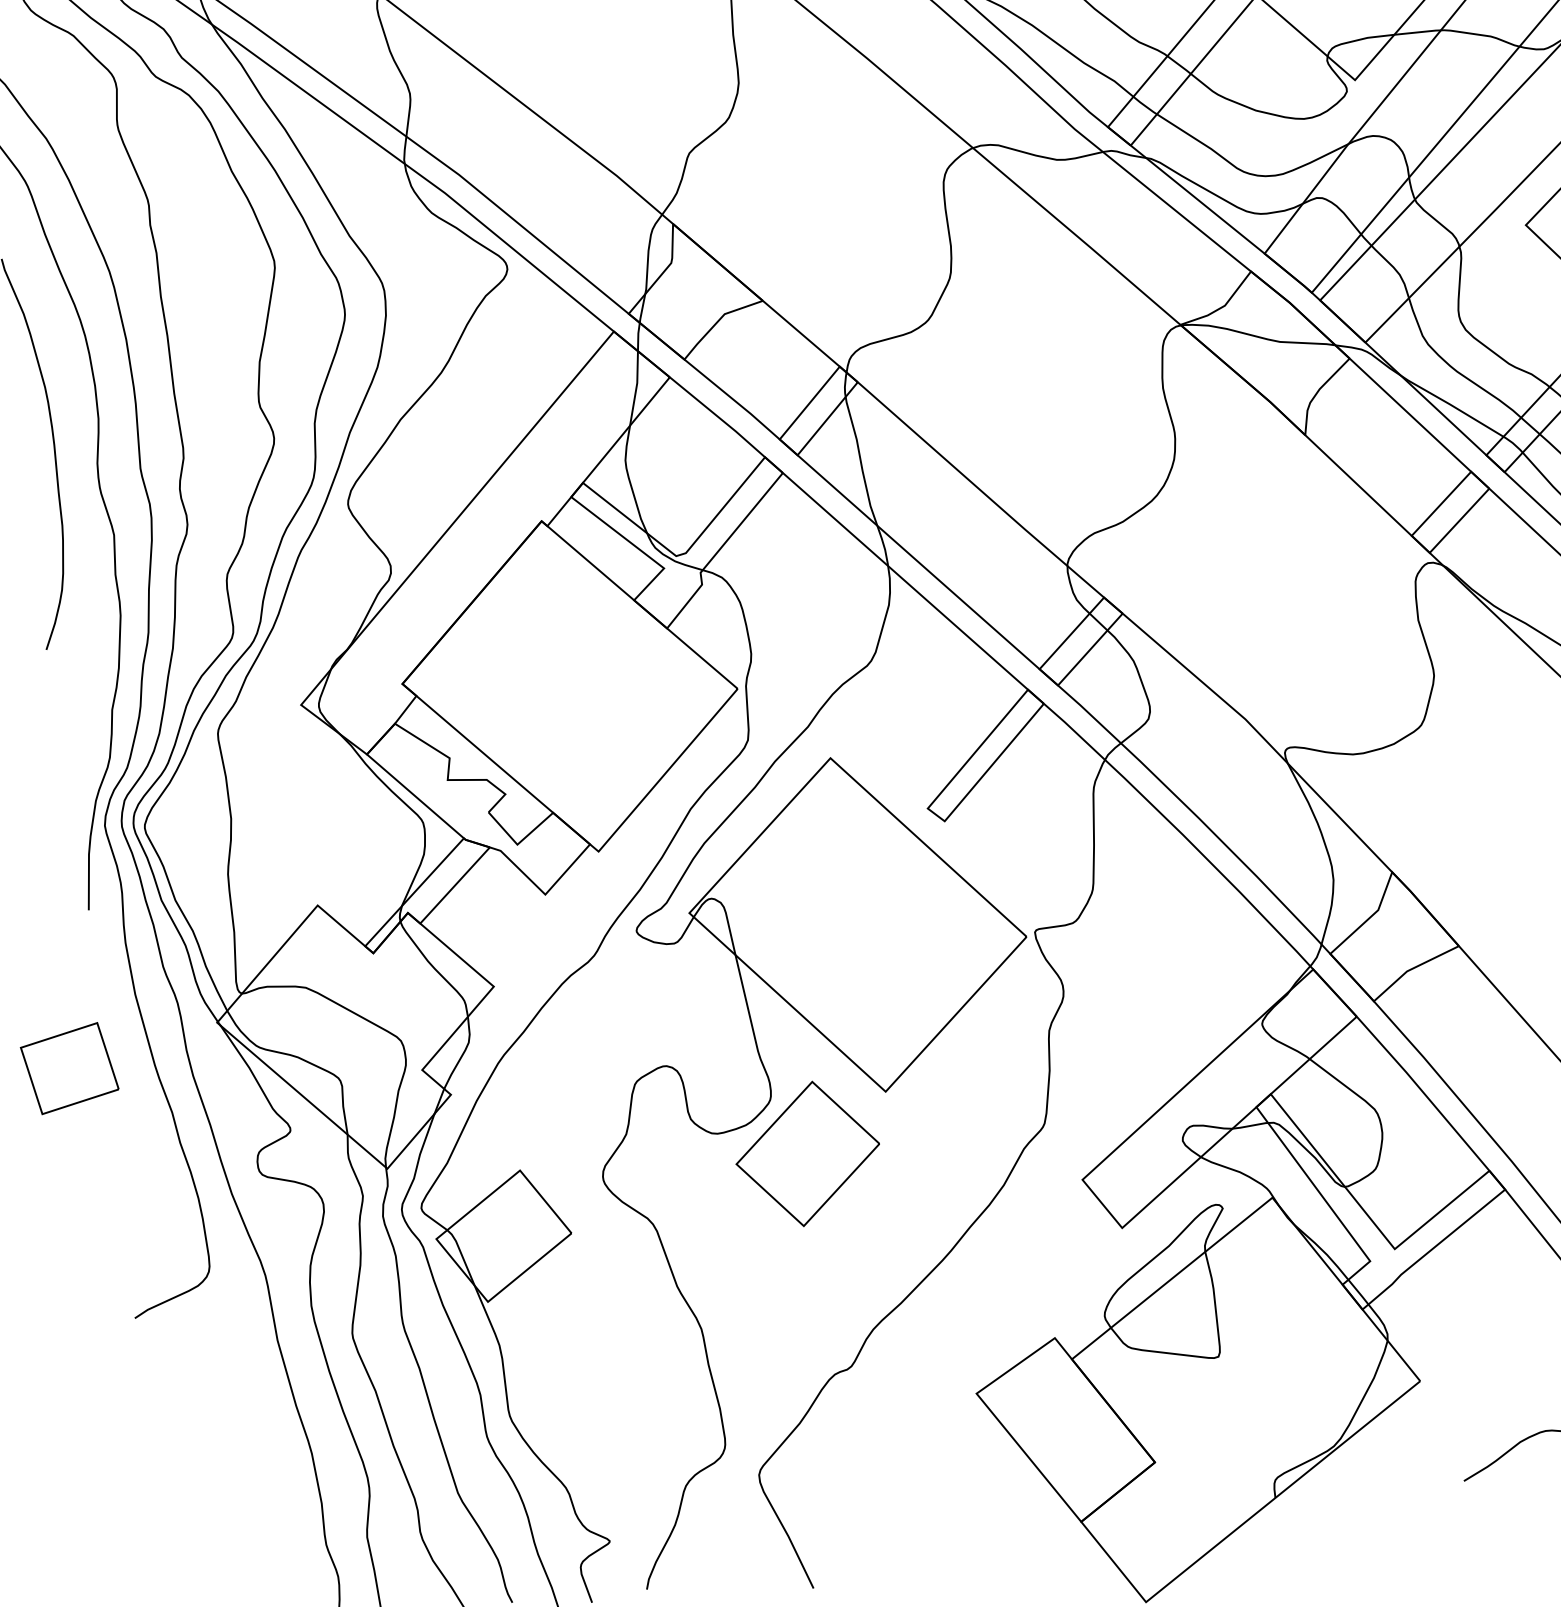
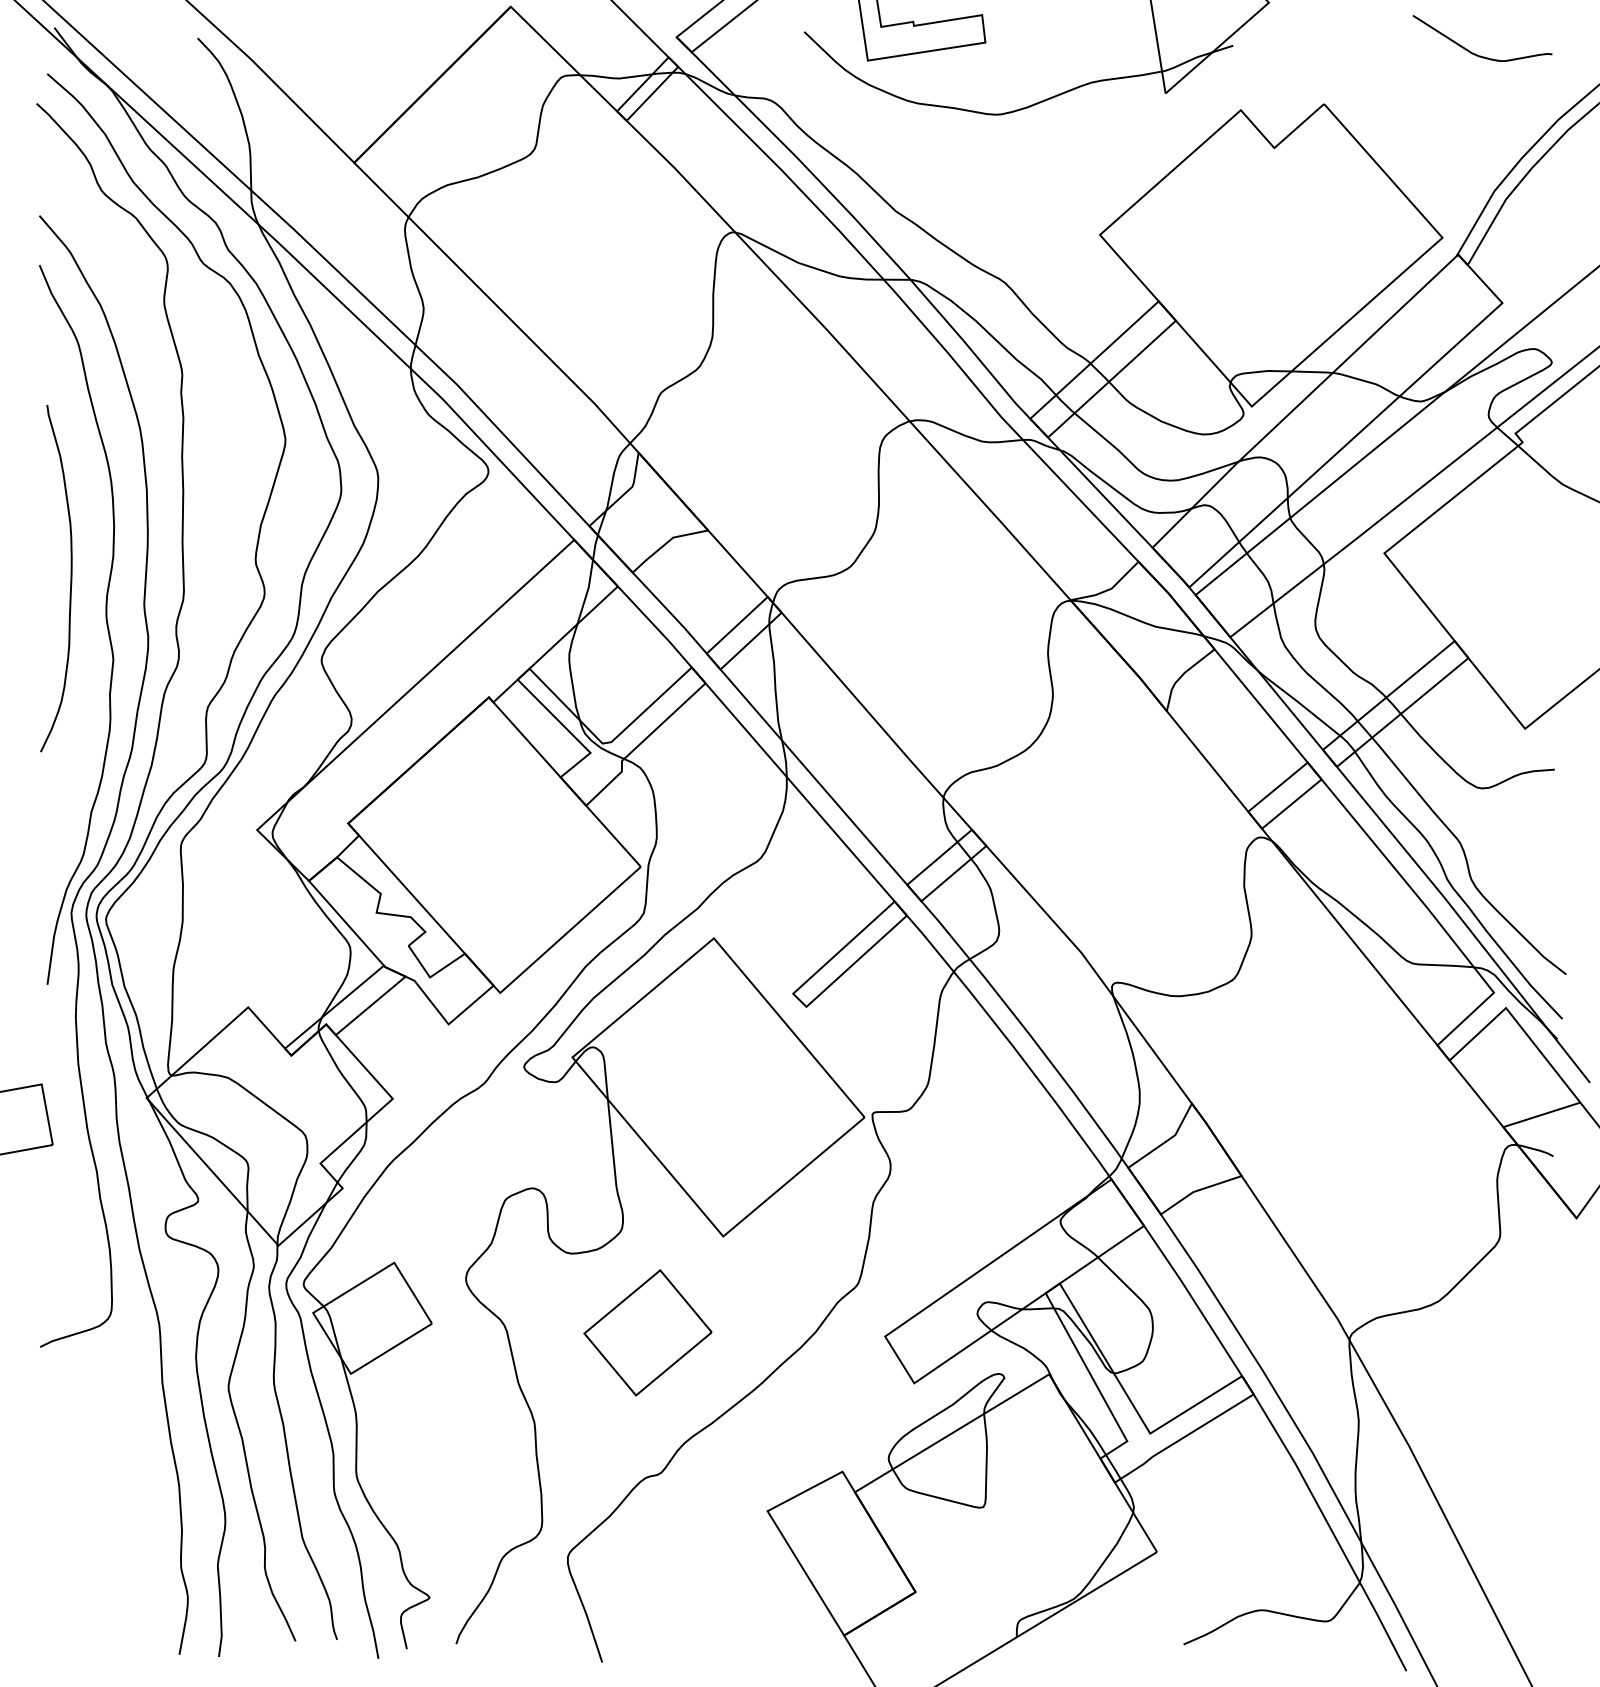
part: (807, 1153) -> (647, 1332), moved

